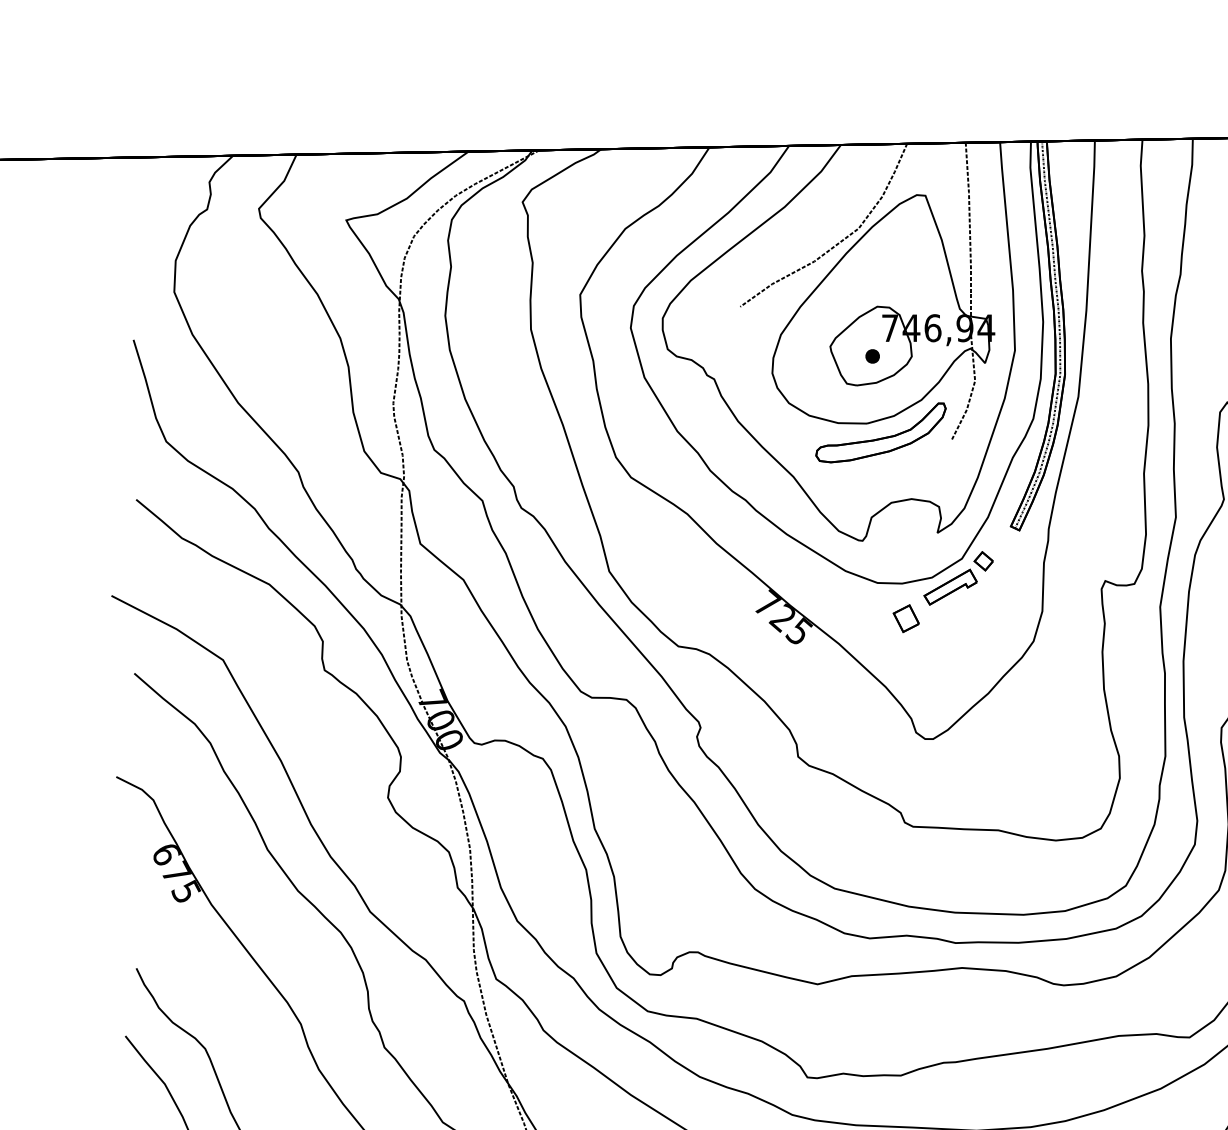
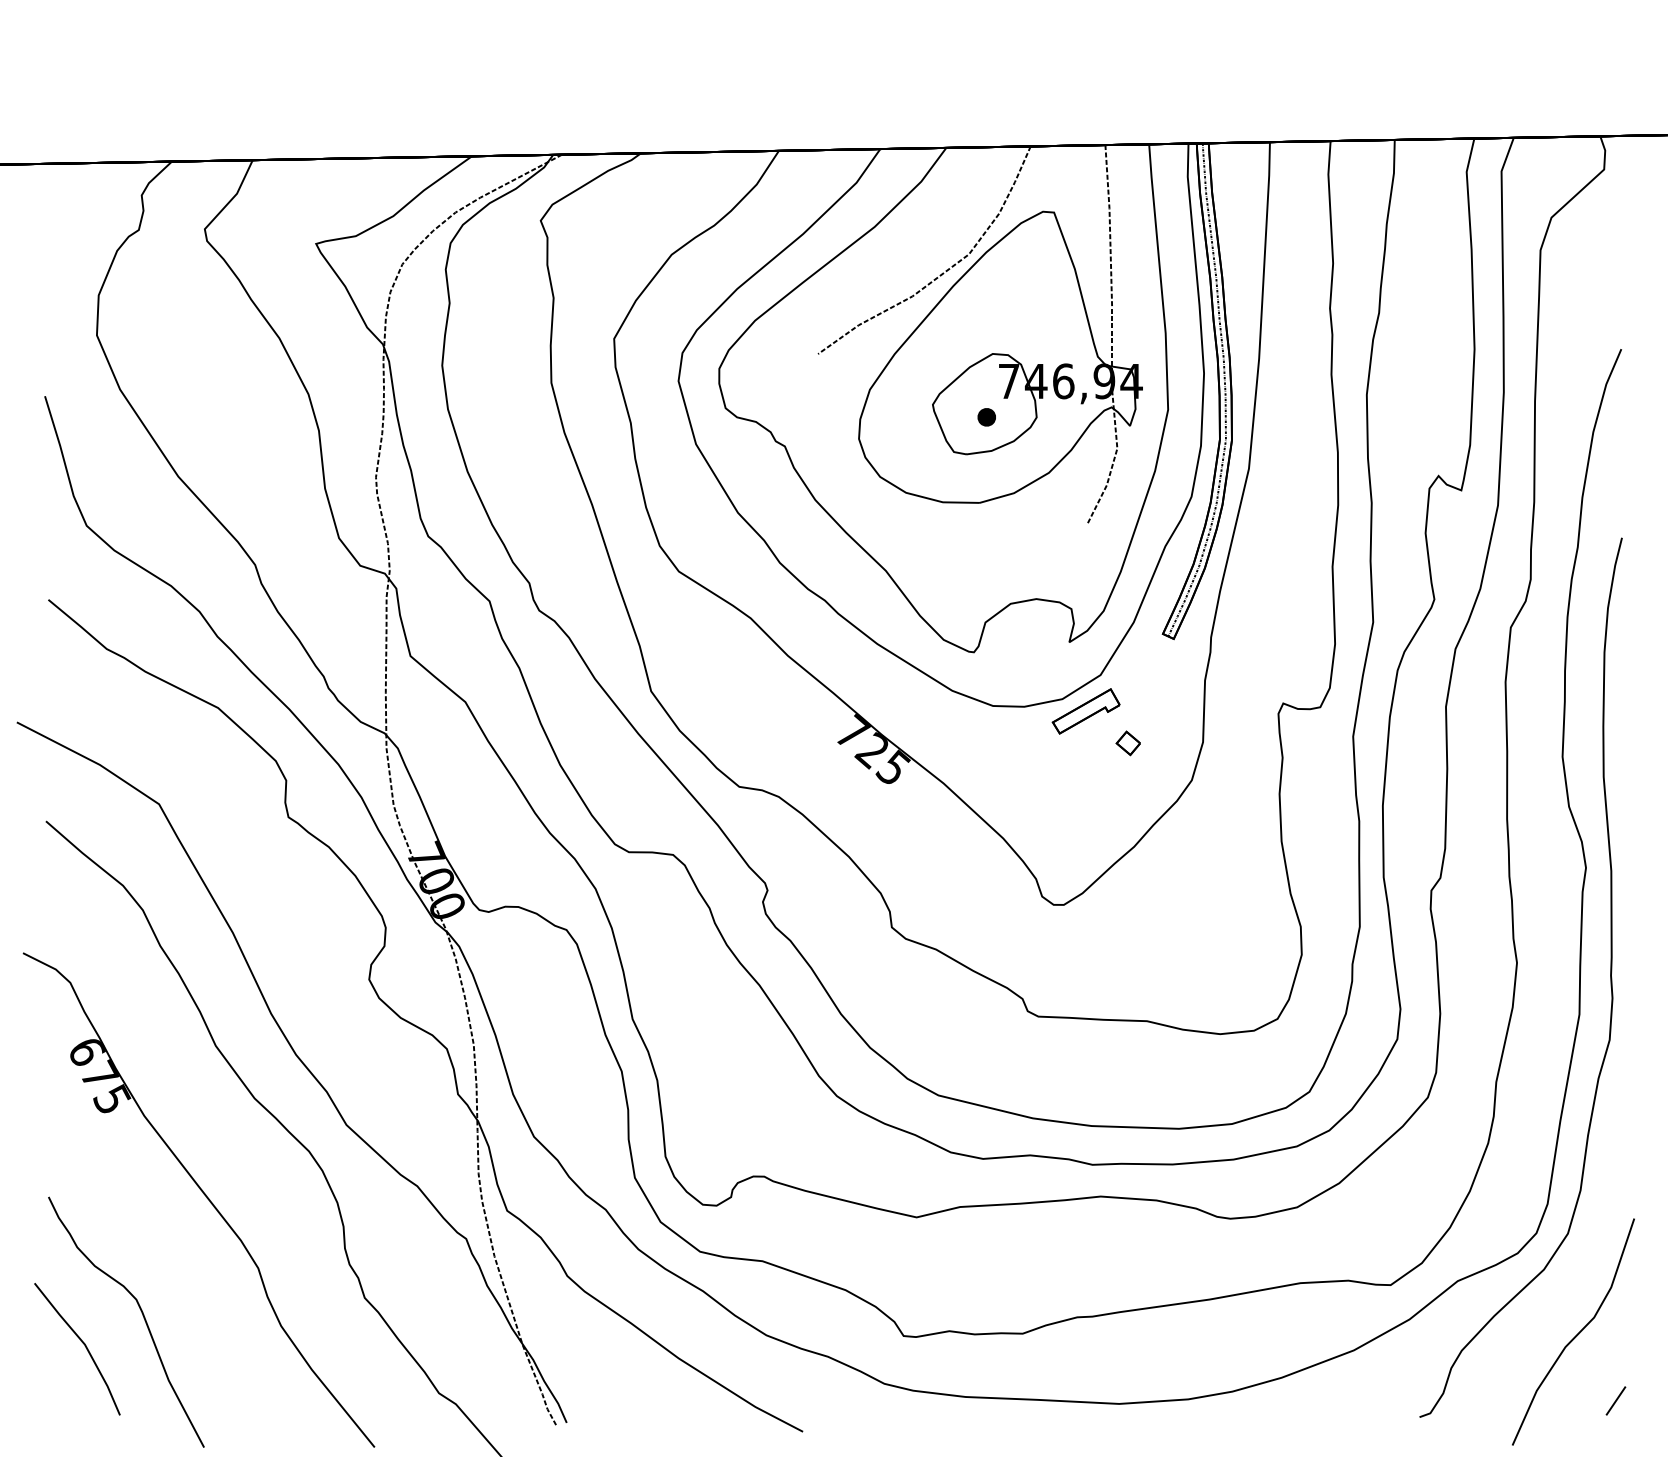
part: (882, 437) -> (999, 520), removed
part: (983, 561) -> (1127, 743), moved
part: (906, 618) -> (1029, 751), removed

